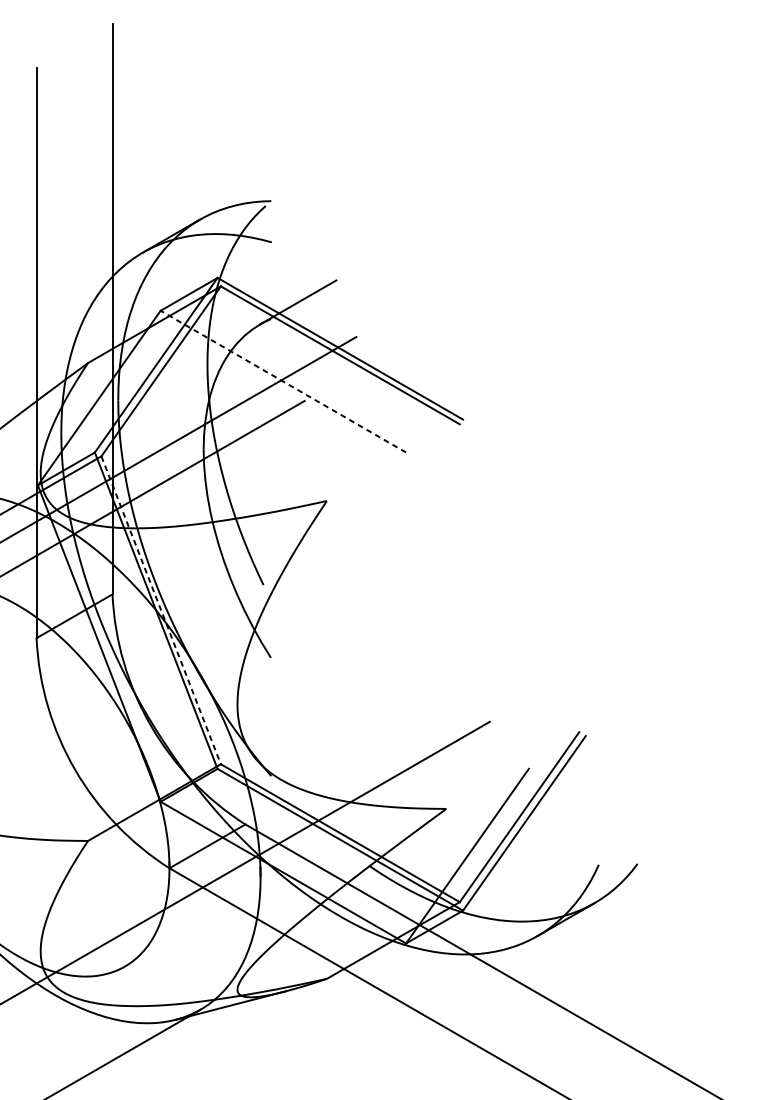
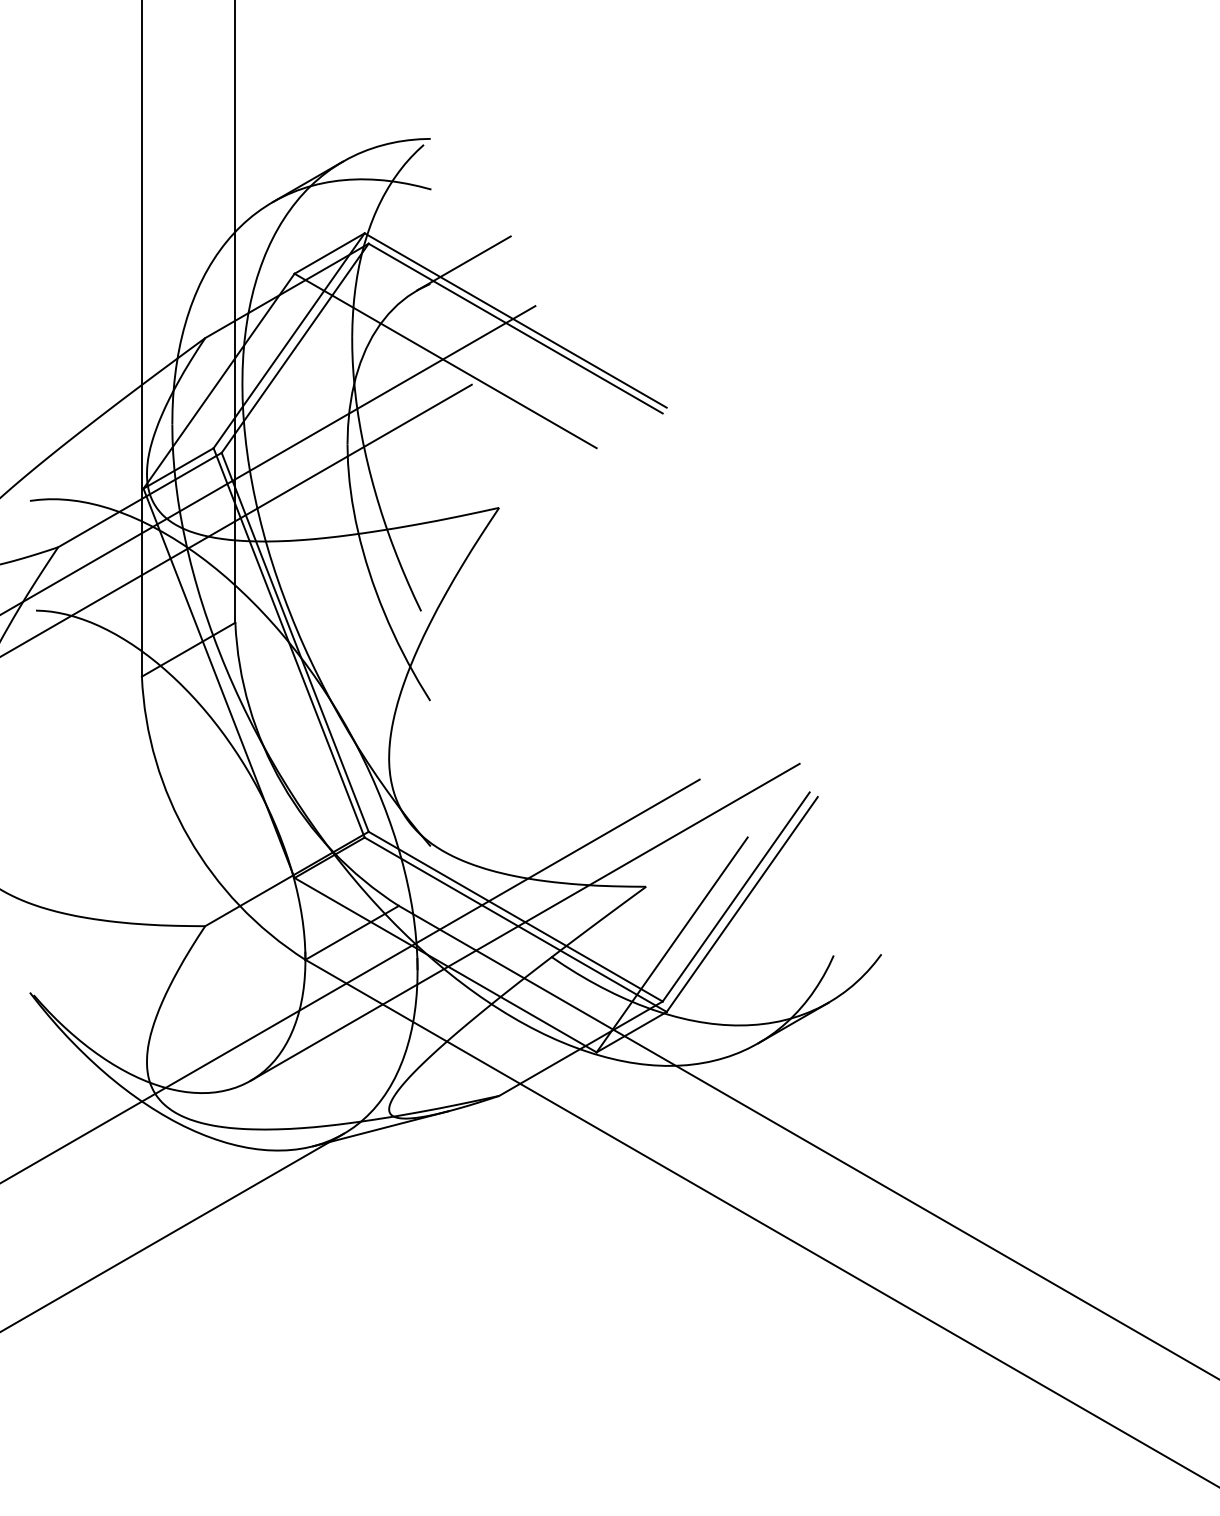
line: (283, 381) -> (445, 360), dashed -> solid
line: (161, 610) -> (295, 642), dashed -> solid
line: (347, 837) -> (524, 921), added

